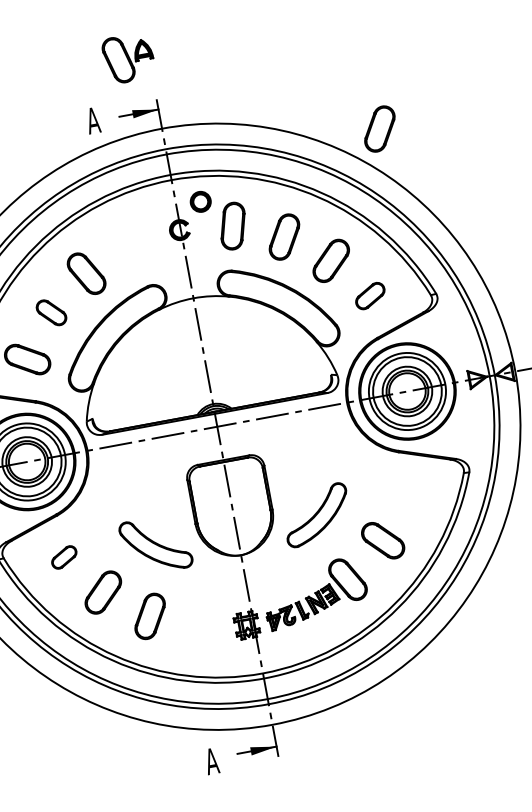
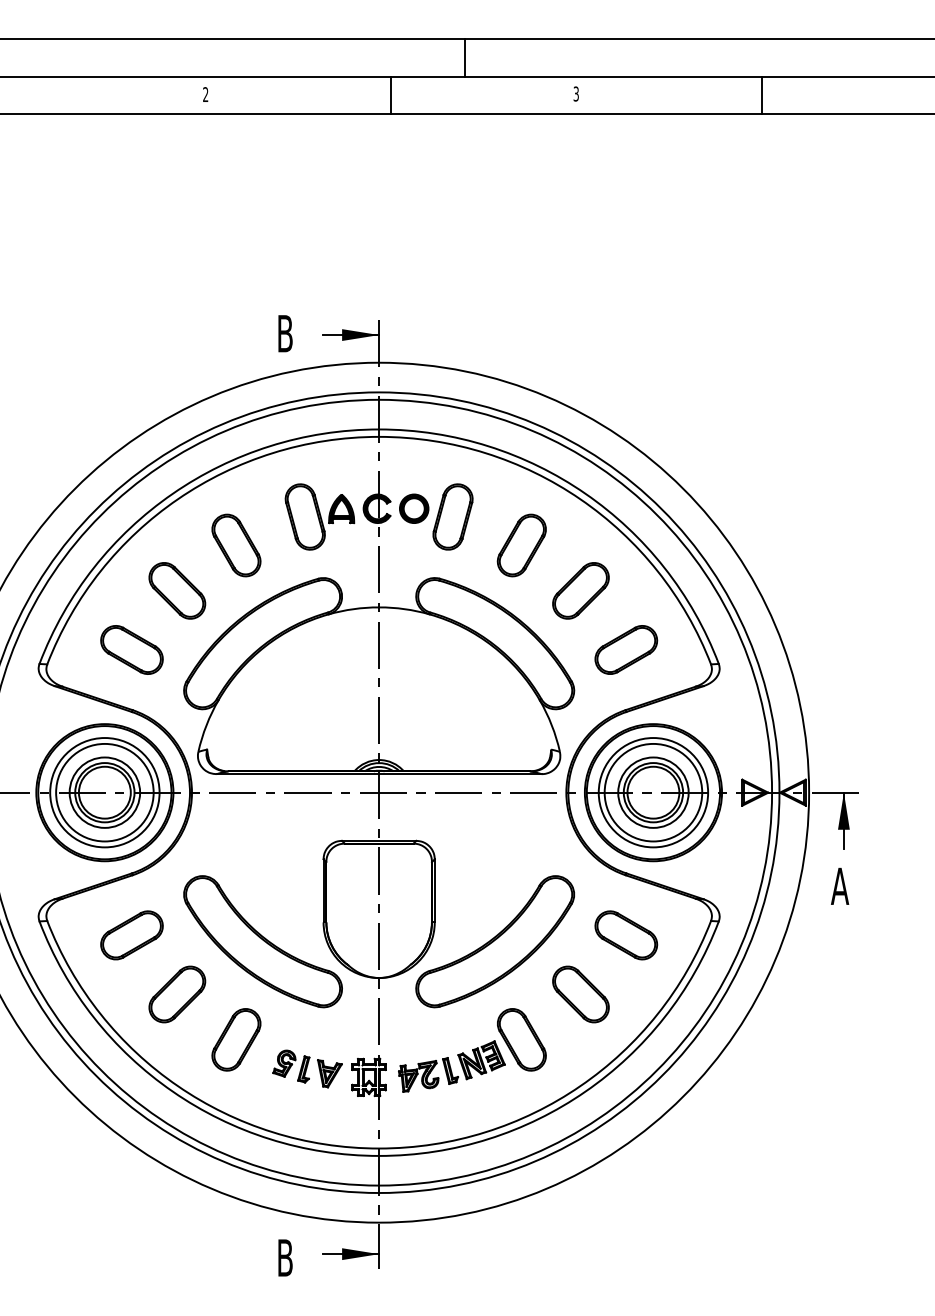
part: (128, 58) -> (319, 516), moved
text: (93, 120) -> (285, 333), A -> B
part: (379, 129) -> (682, 419), removed
part: (200, 201) -> (414, 508), moved
part: (370, 295) -> (626, 649), size x1.43
part: (51, 312) -> (177, 590), size x1.43
part: (407, 493) -> (626, 935), added
part: (316, 515) -> (494, 941), size x1.67
part: (155, 544) -> (262, 941), size x1.67
part: (63, 557) -> (131, 935), size x1.67
part: (203, 627) -> (307, 1068), added
text: (212, 760) -> (285, 1257), A -> B

